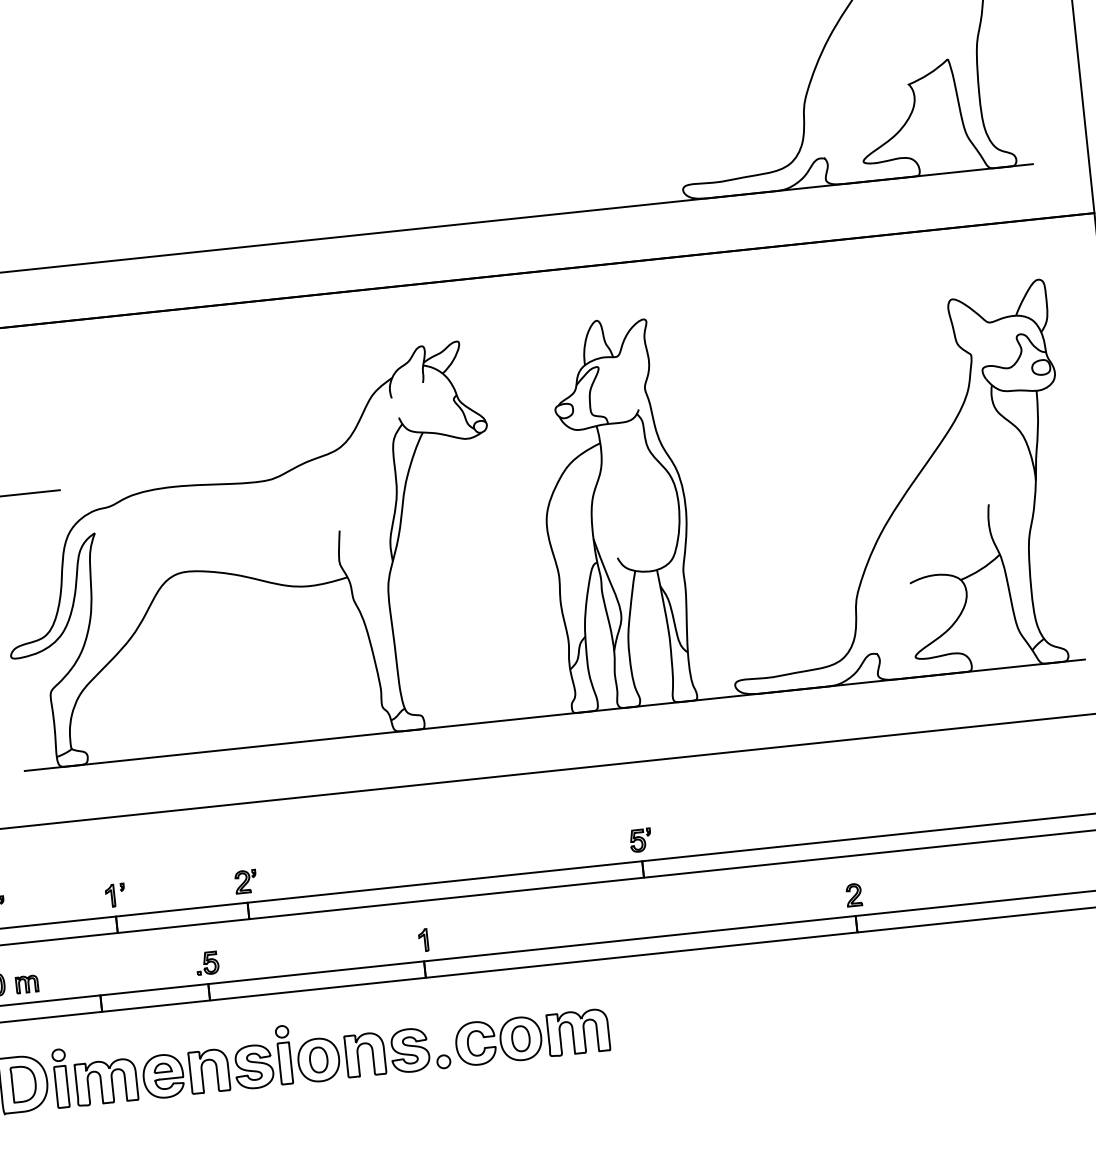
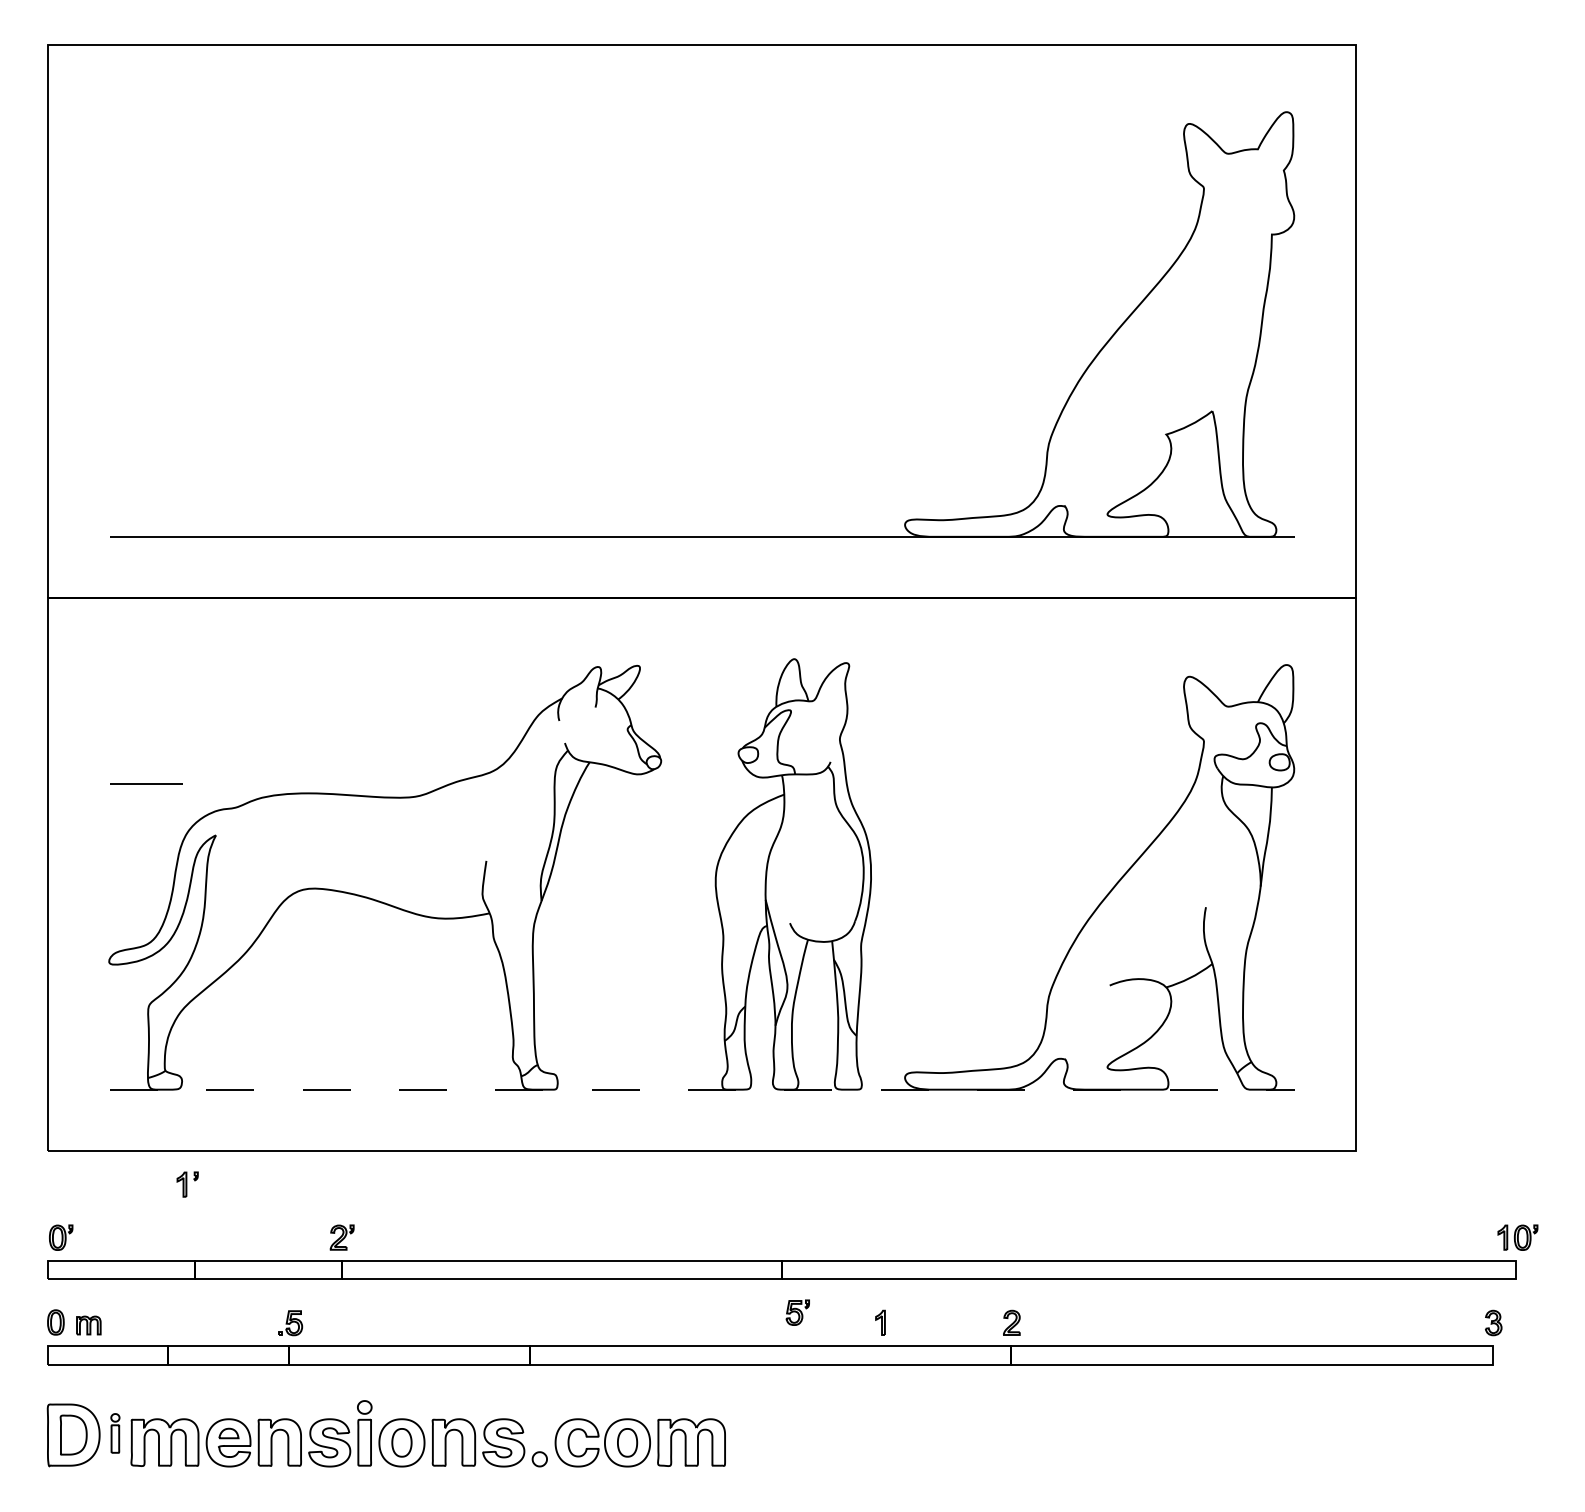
line: (554, 715) -> (702, 1089), solid -> dashed
part: (640, 840) -> (797, 1312), moved
part: (115, 895) -> (187, 1184), moved
part: (423, 939) -> (880, 1322), moved
part: (61, 1078) -> (115, 1433), size x0.6

